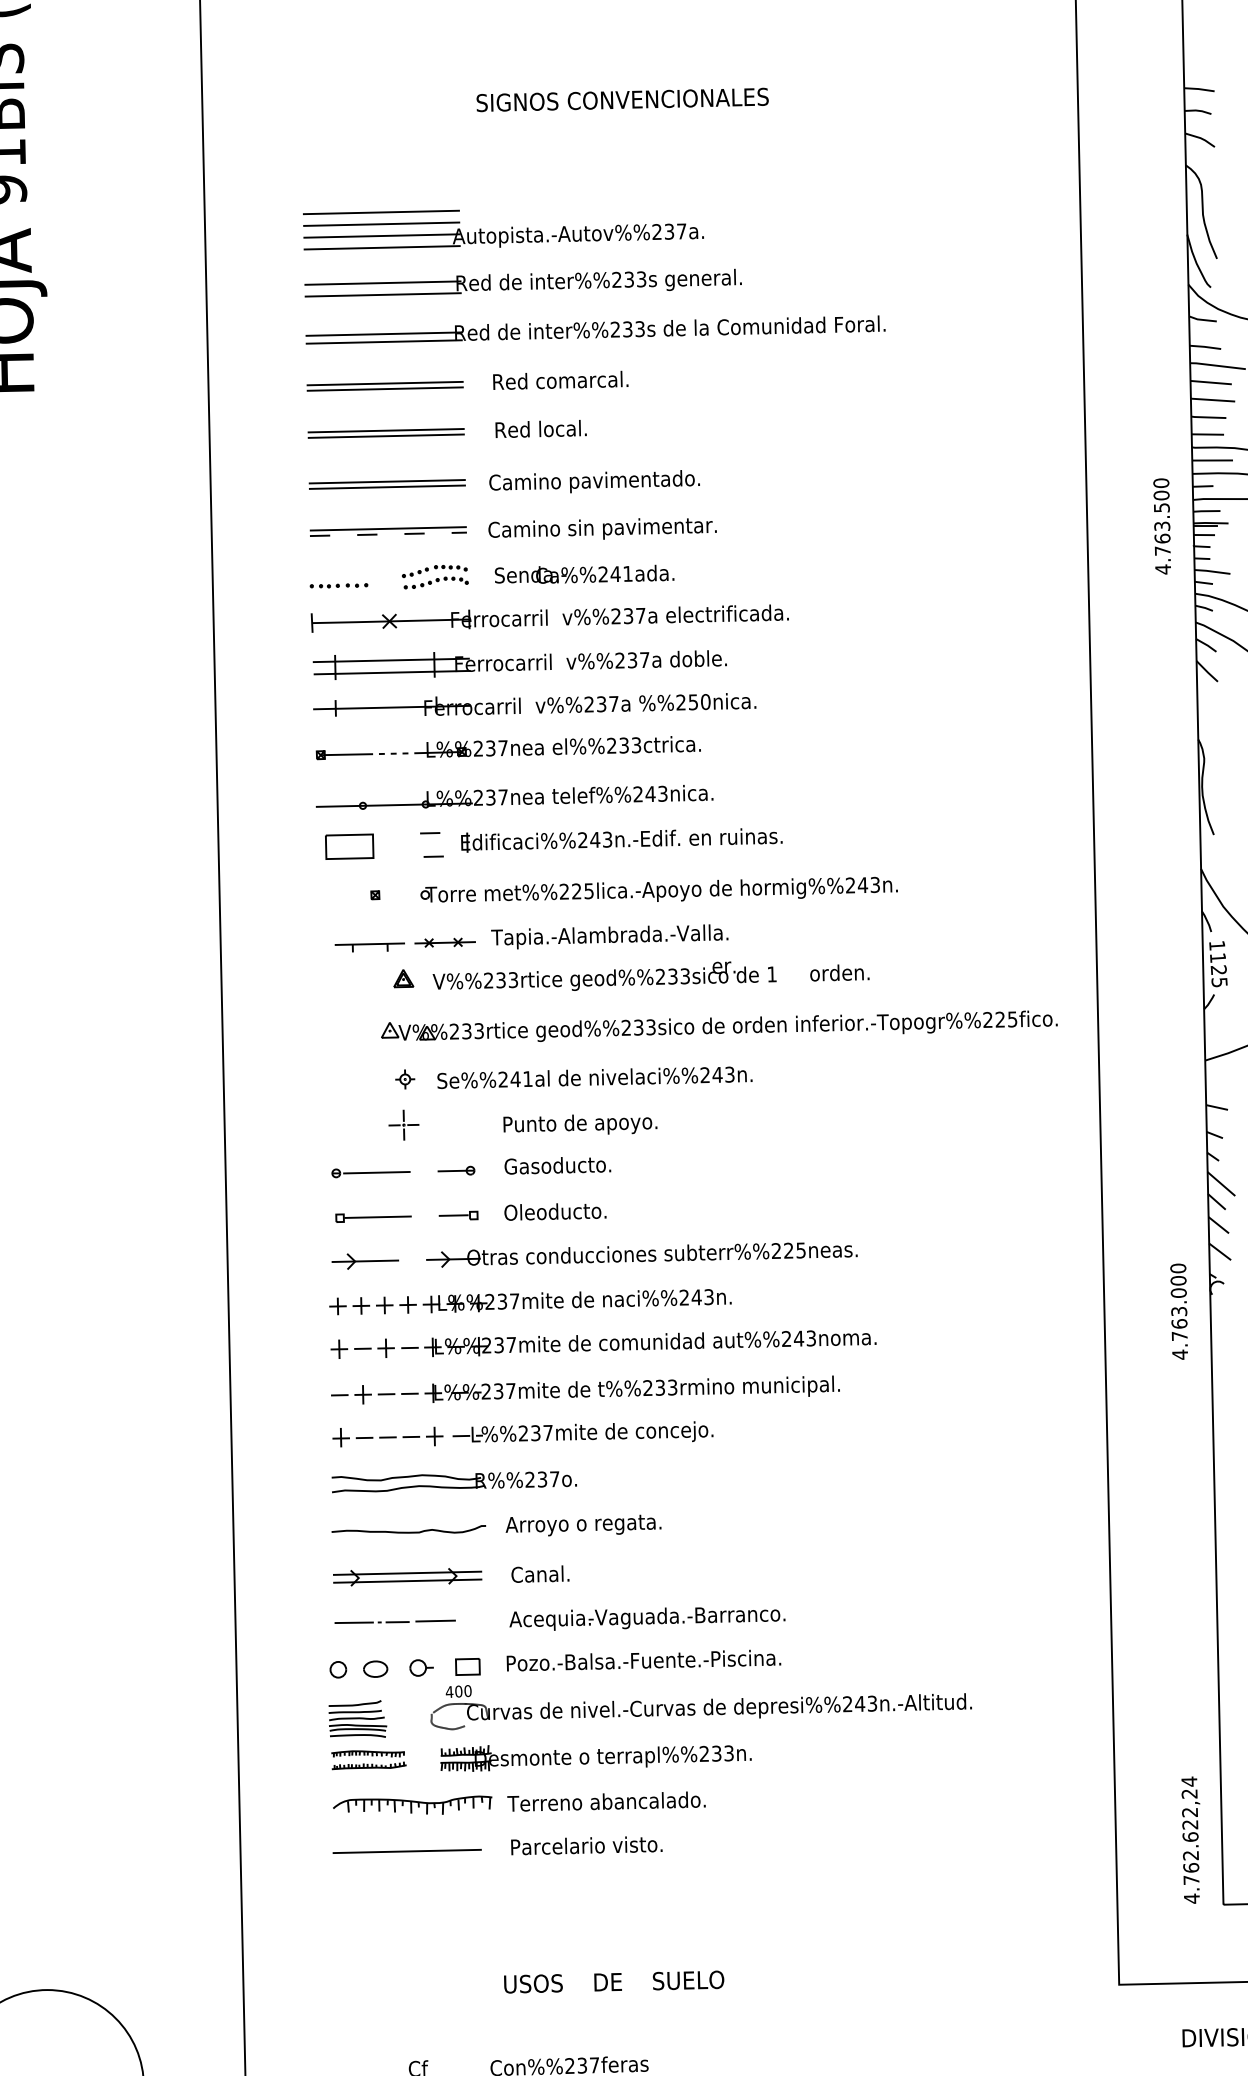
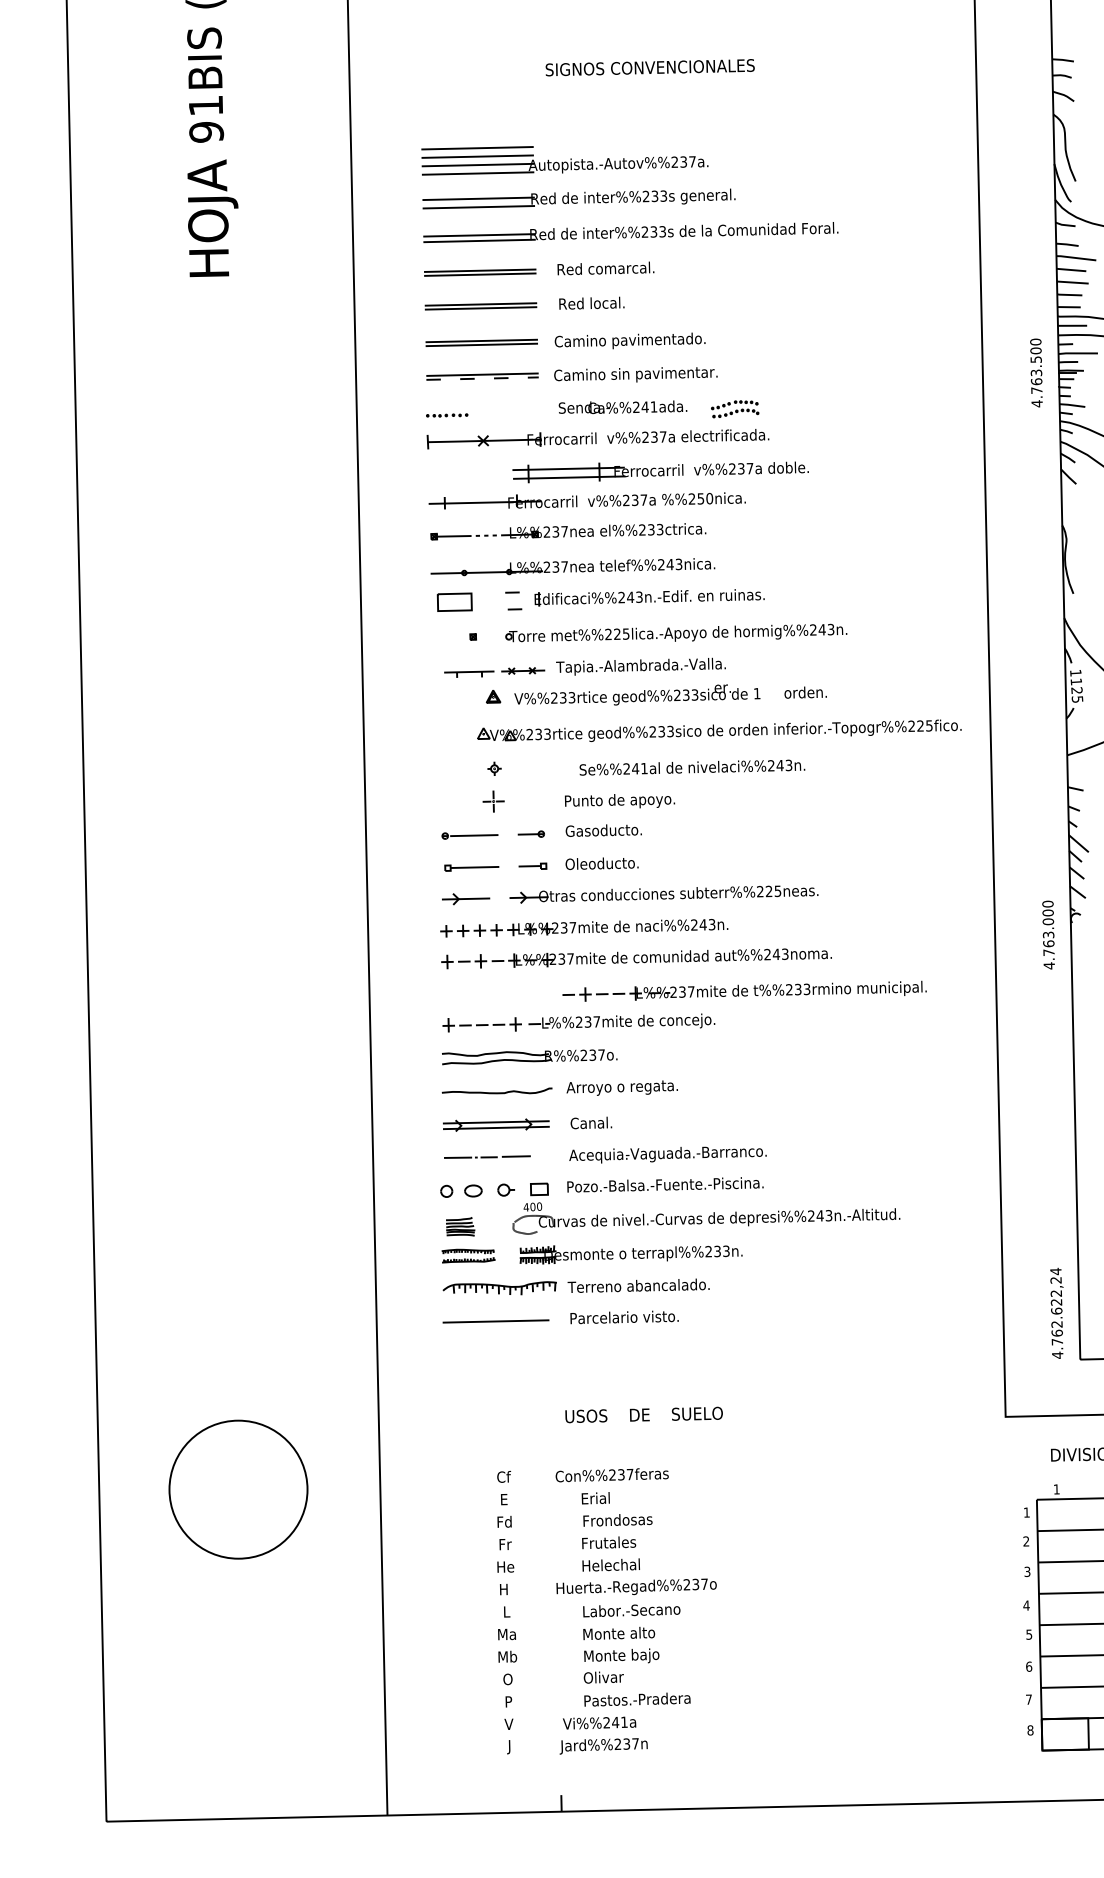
part: (435, 577) -> (735, 409), moved
part: (519, 665) -> (660, 472), moved
text: (595, 1077) -> (692, 767), moved
part: (585, 1389) -> (744, 990), moved
part: (357, 1718) -> (460, 1226), size x0.7

